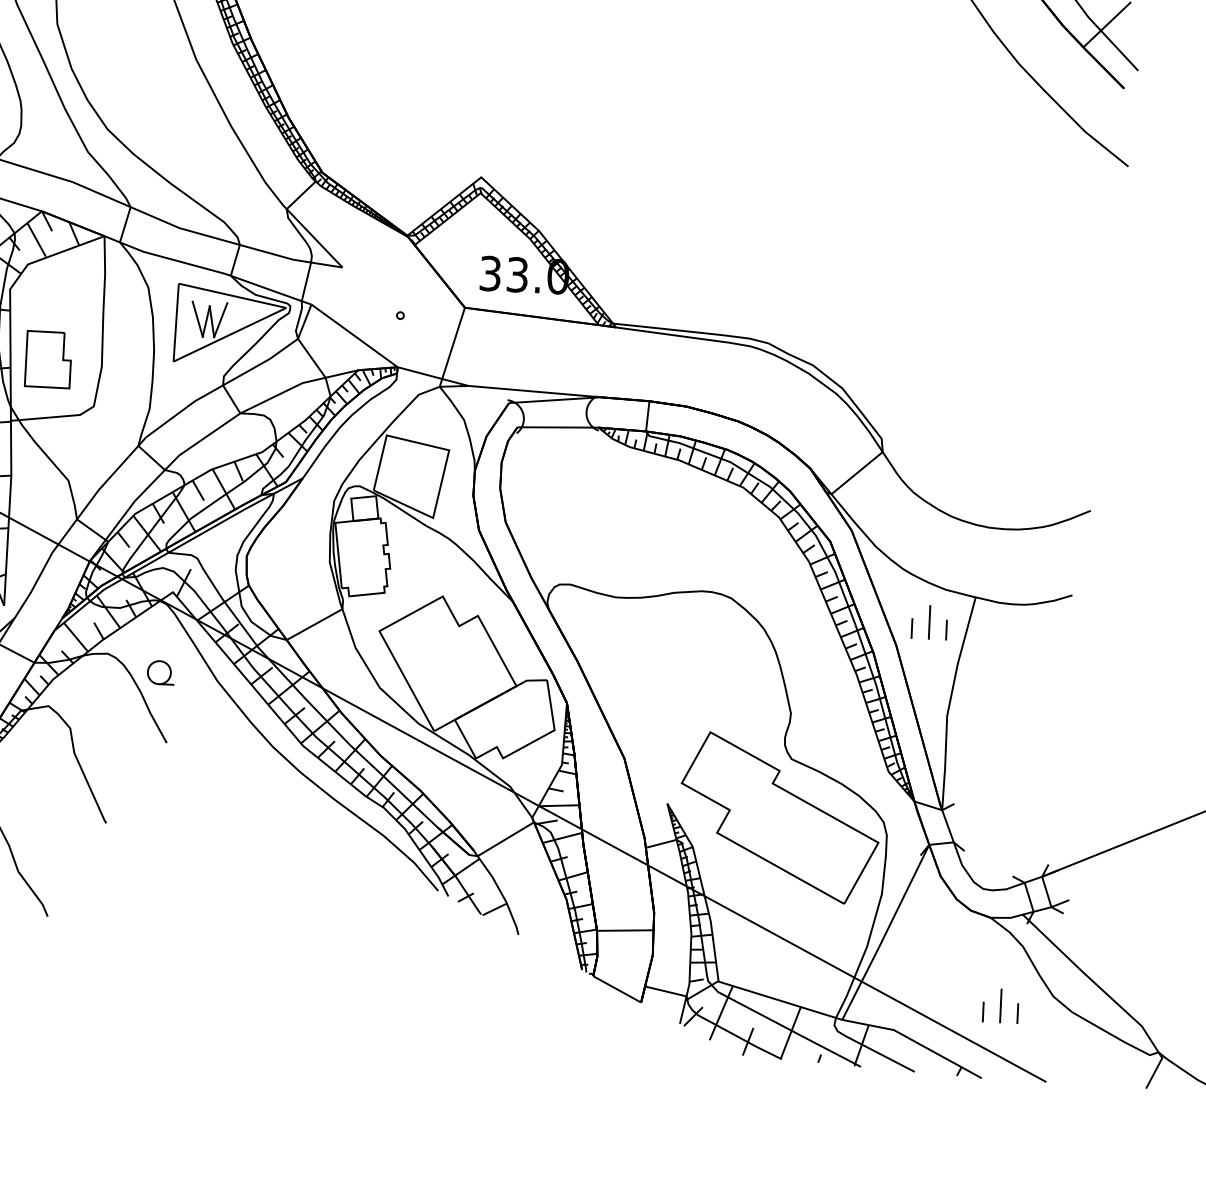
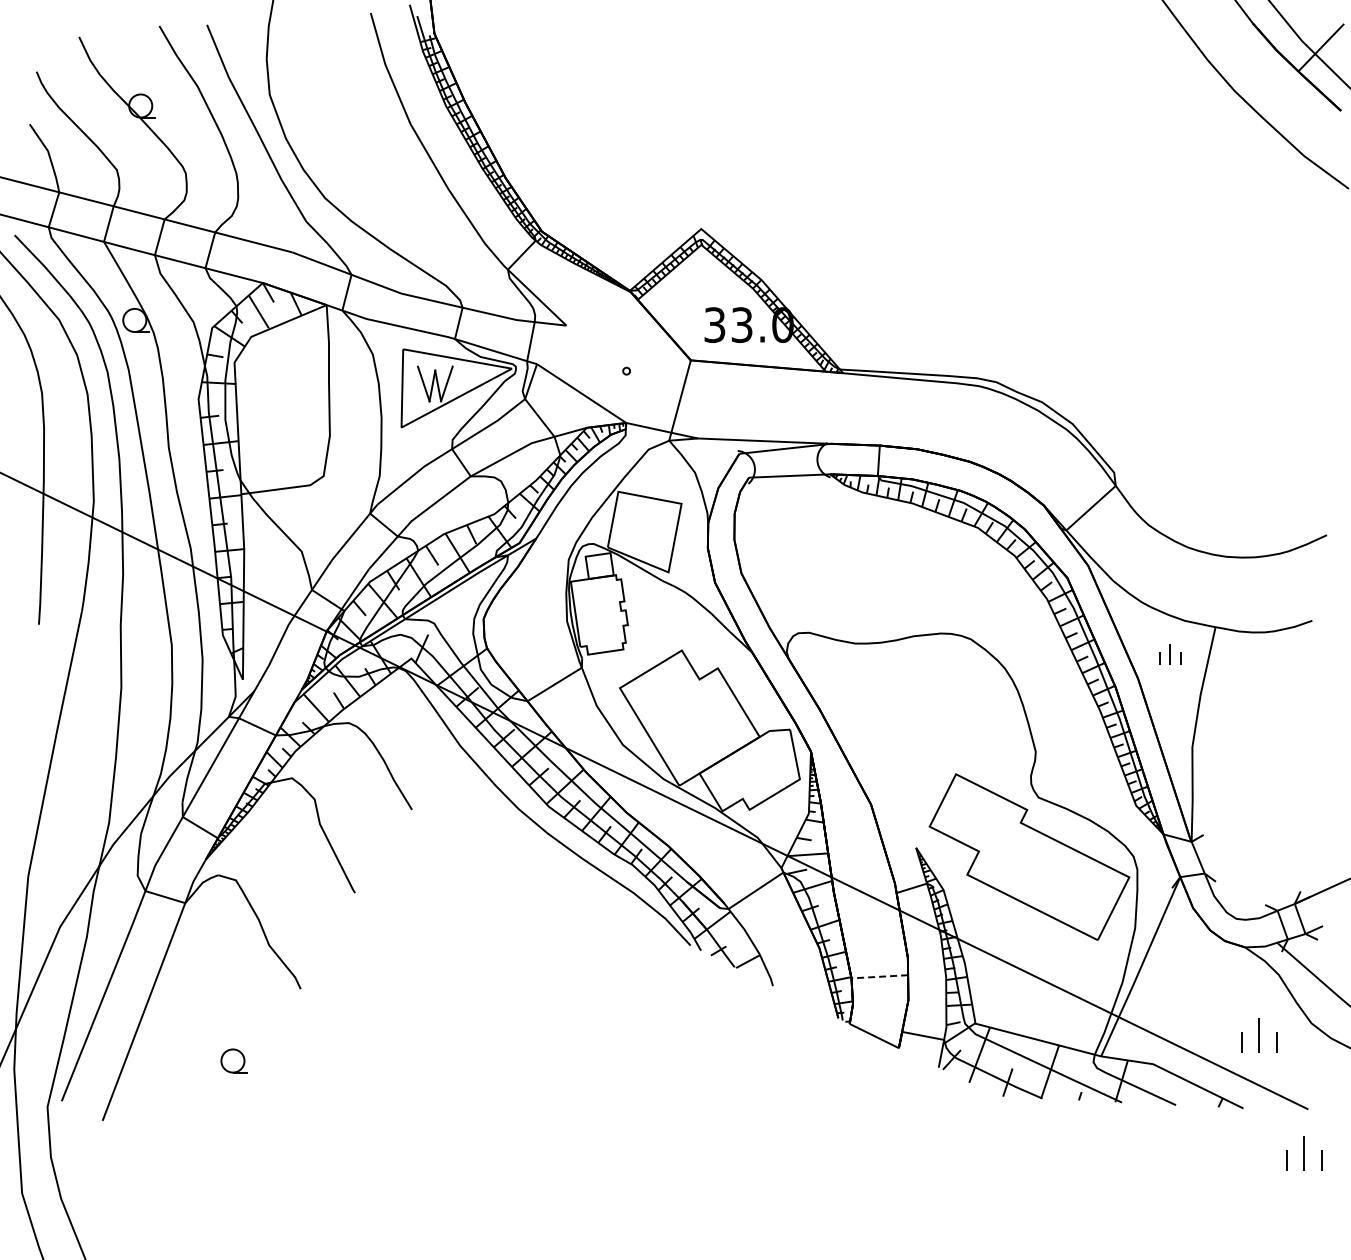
part: (47, 359) -> (275, 431), removed
part: (929, 622) -> (1170, 654), size x0.6
part: (160, 672) -> (402, 739), removed
line: (625, 930) -> (879, 976), solid -> dashed
part: (1040, 1125) -> (1304, 1153), added

